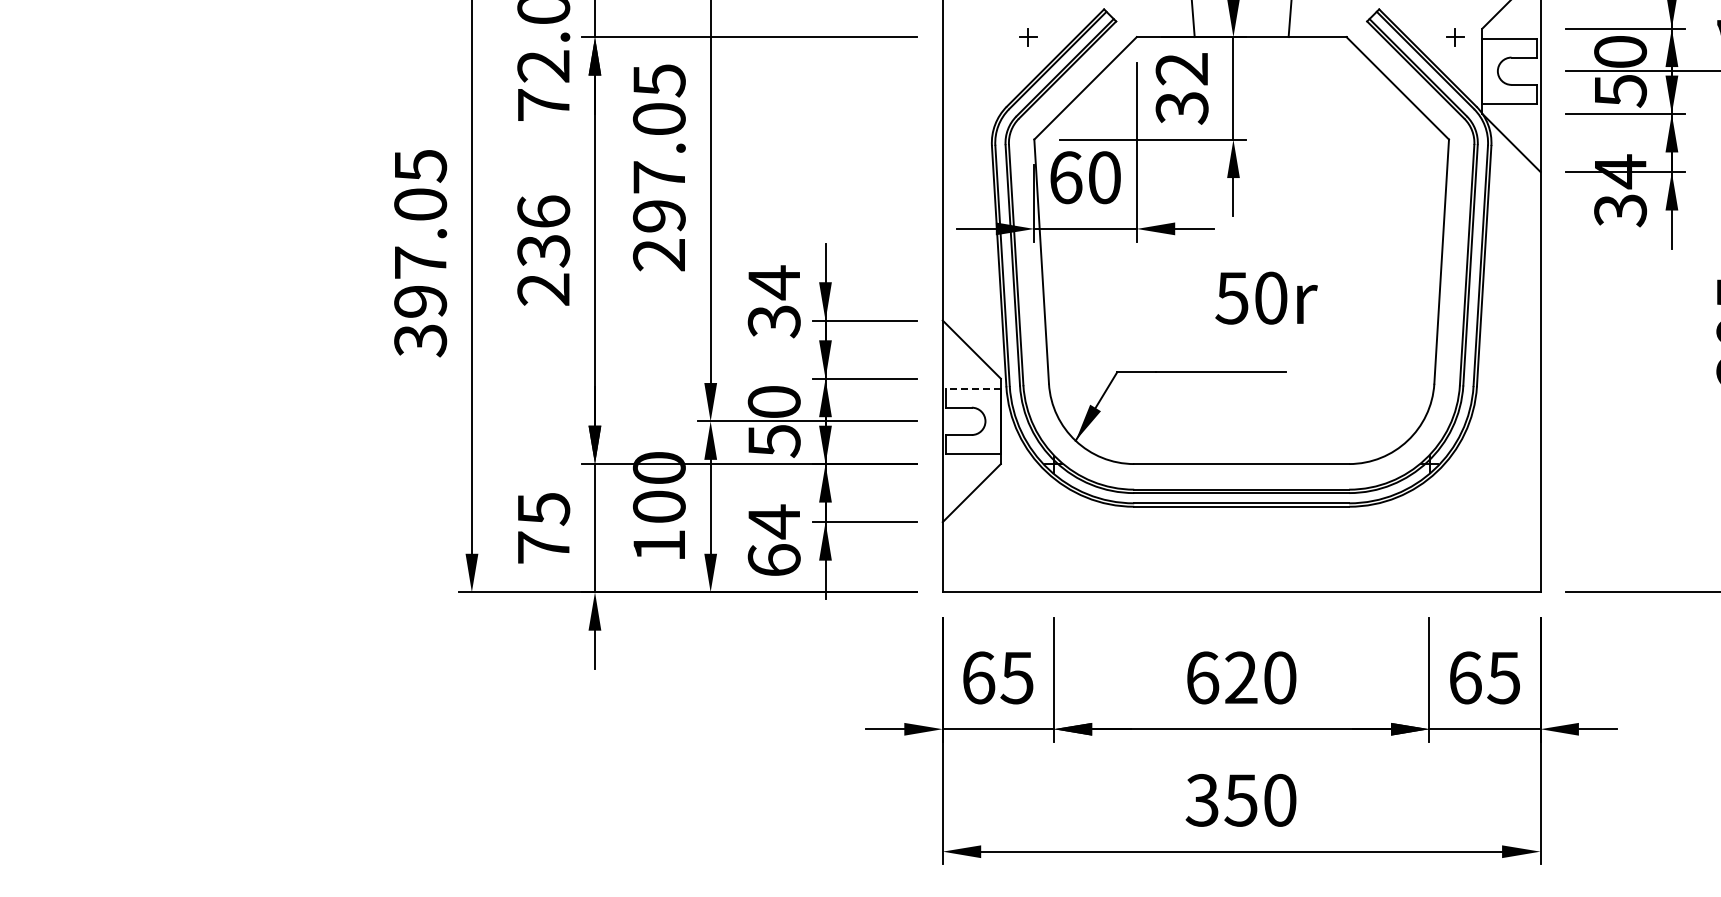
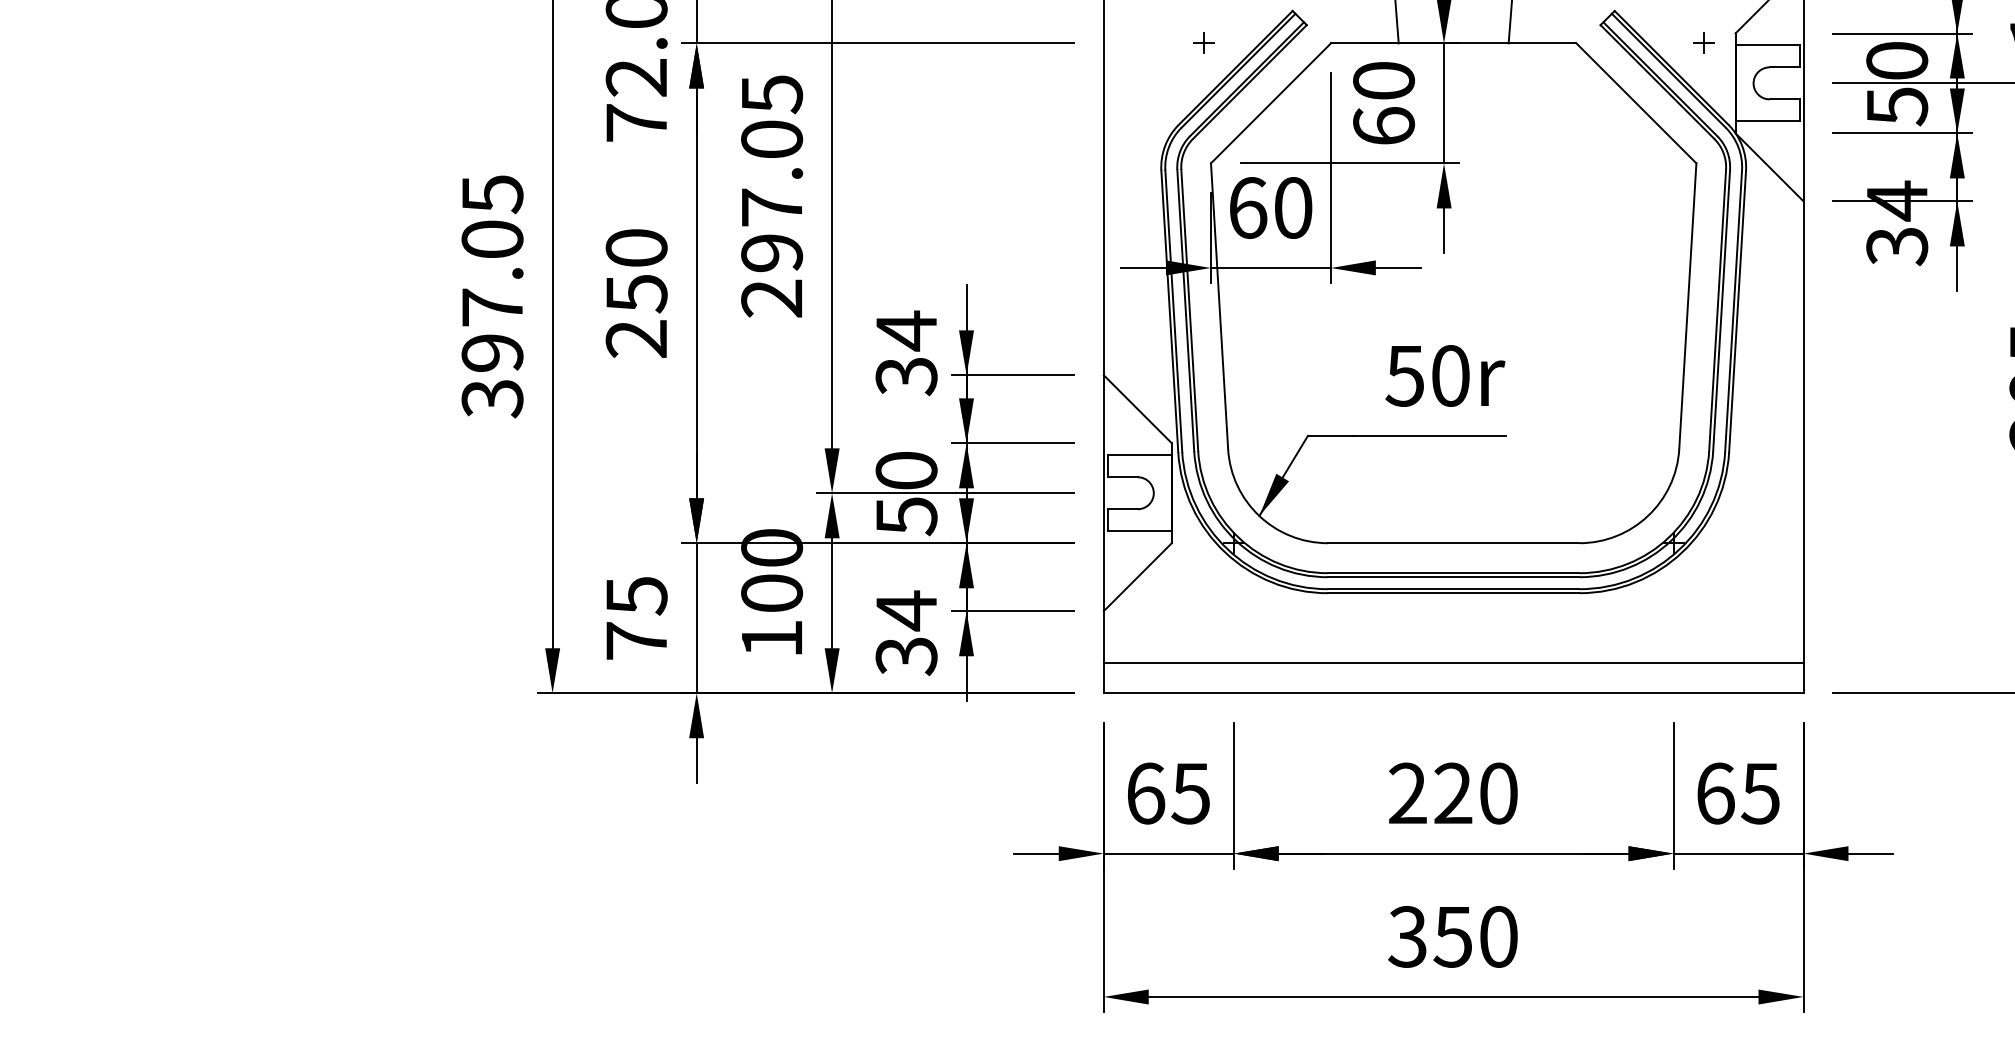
text: (1181, 88) -> (1383, 103), 32 -> 60
text: (543, 231) -> (636, 270), 236 -> 250
text: (1266, 297) -> (1445, 375), moved
line: (973, 388) -> (1139, 454), dashed -> solid
text: (773, 560) -> (905, 656), 64 -> 34
line: (1241, 566) -> (1453, 663), added
text: (1202, 677) -> (1407, 793), 620 -> 220

